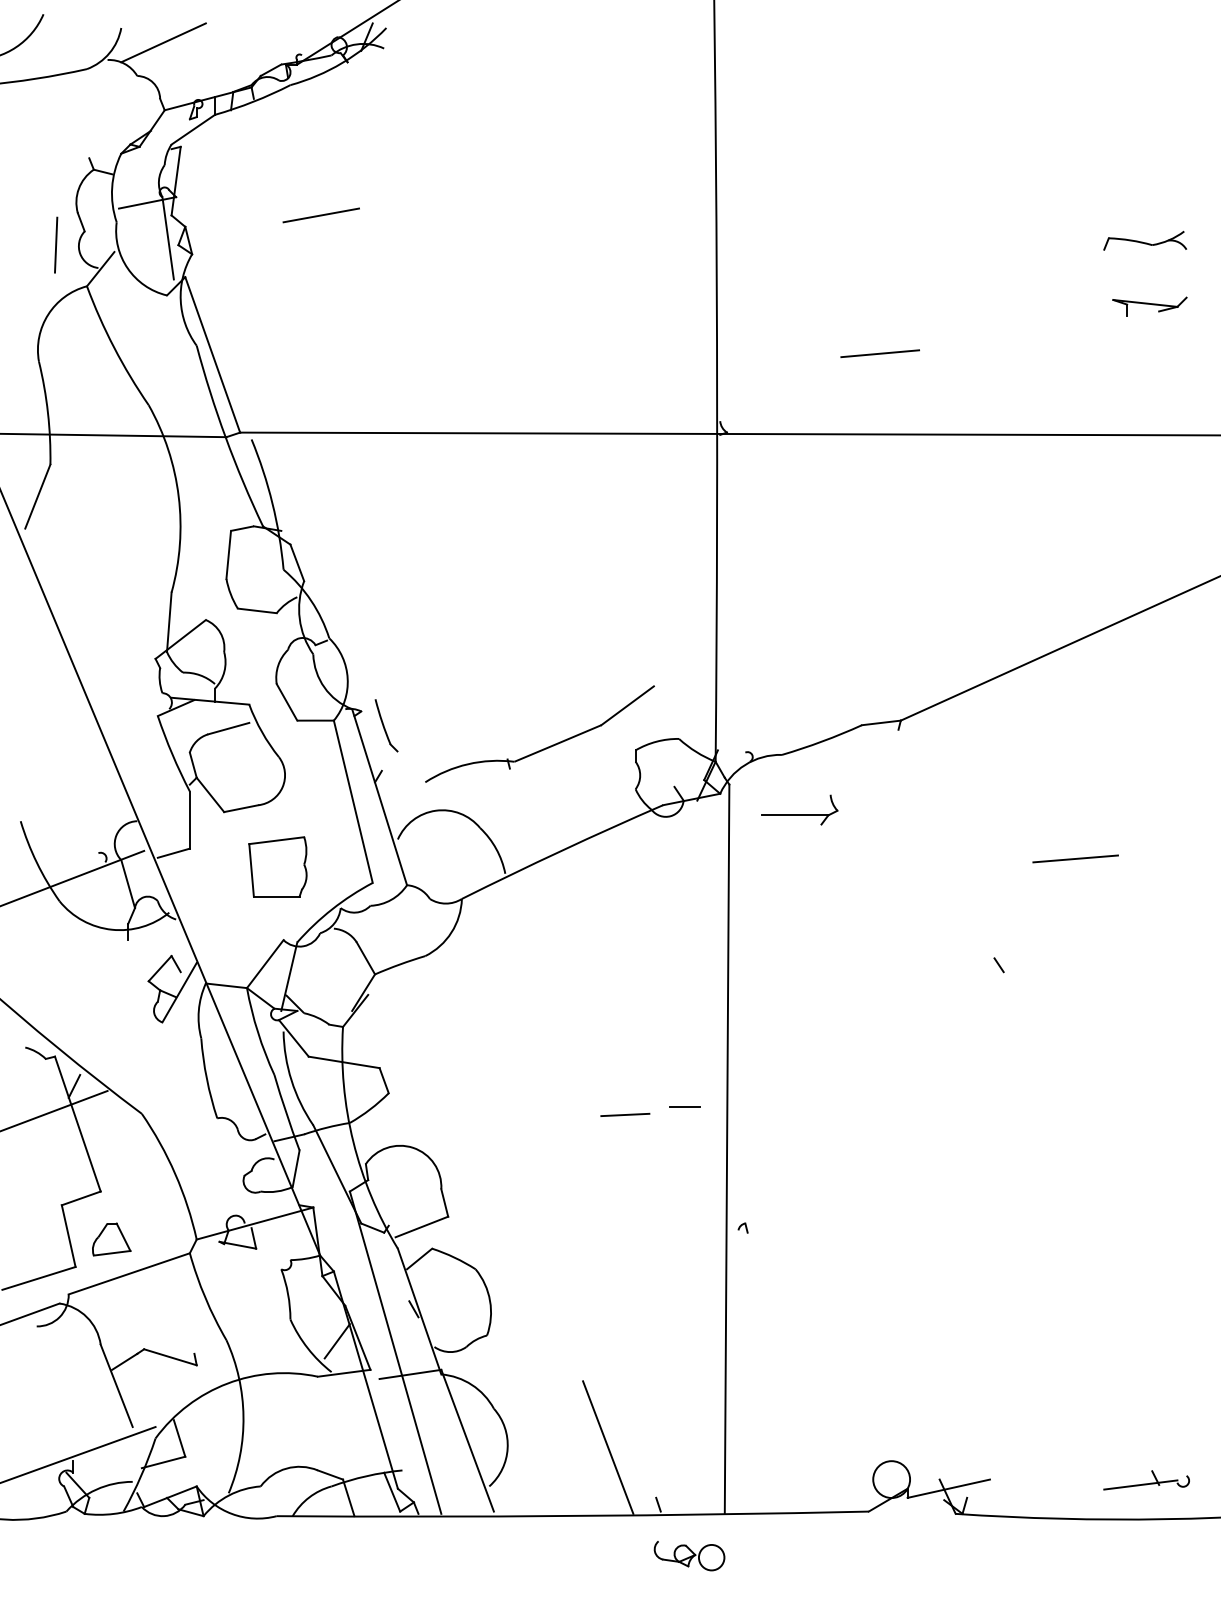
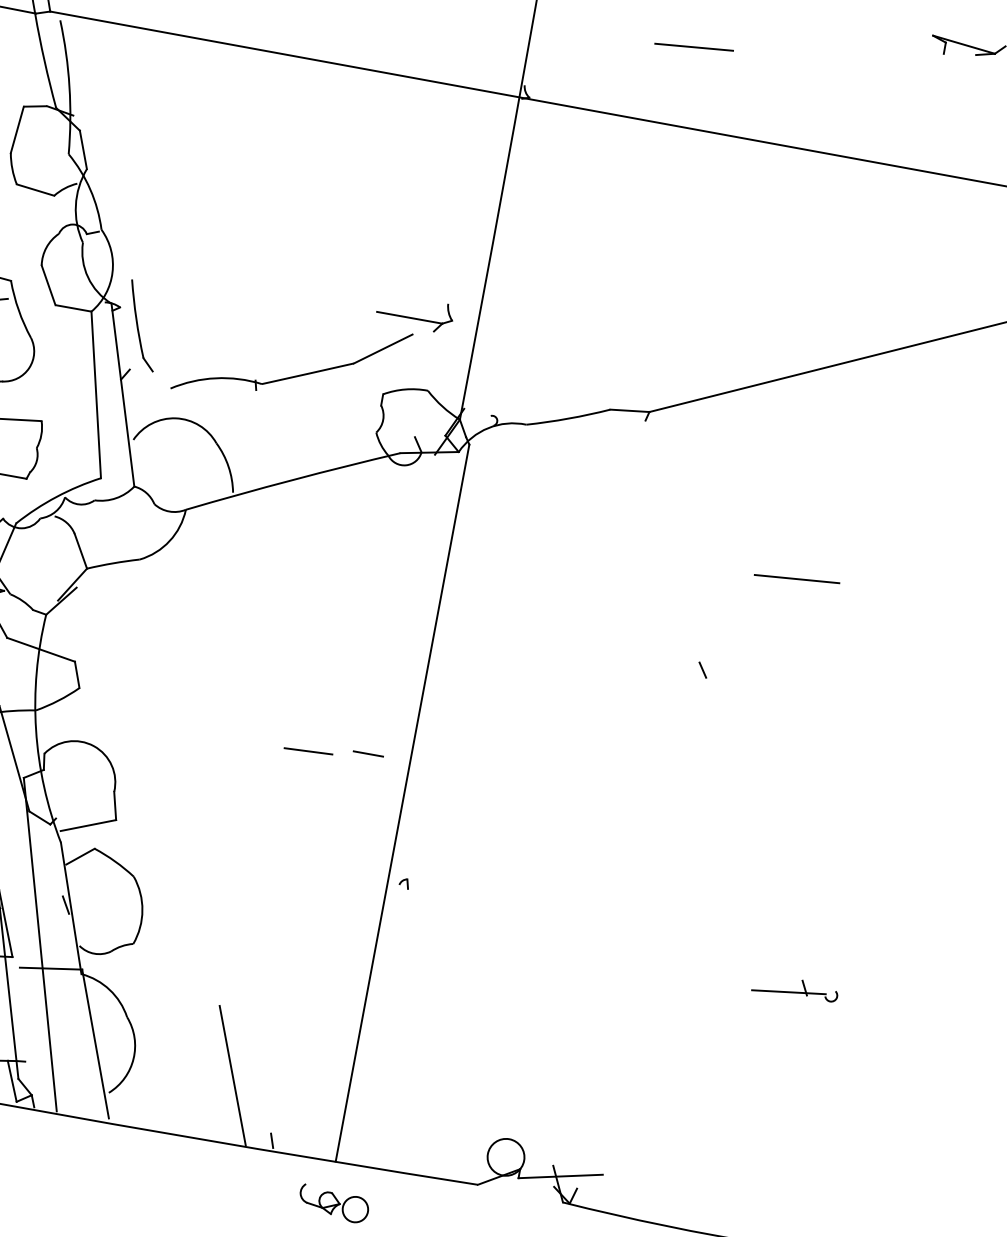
part: (386, 725) -> (142, 325), size x1.67
part: (799, 809) -> (414, 312), moved
part: (1146, 1480) -> (795, 988), moved
part: (689, 1556) -> (333, 1204), moved

